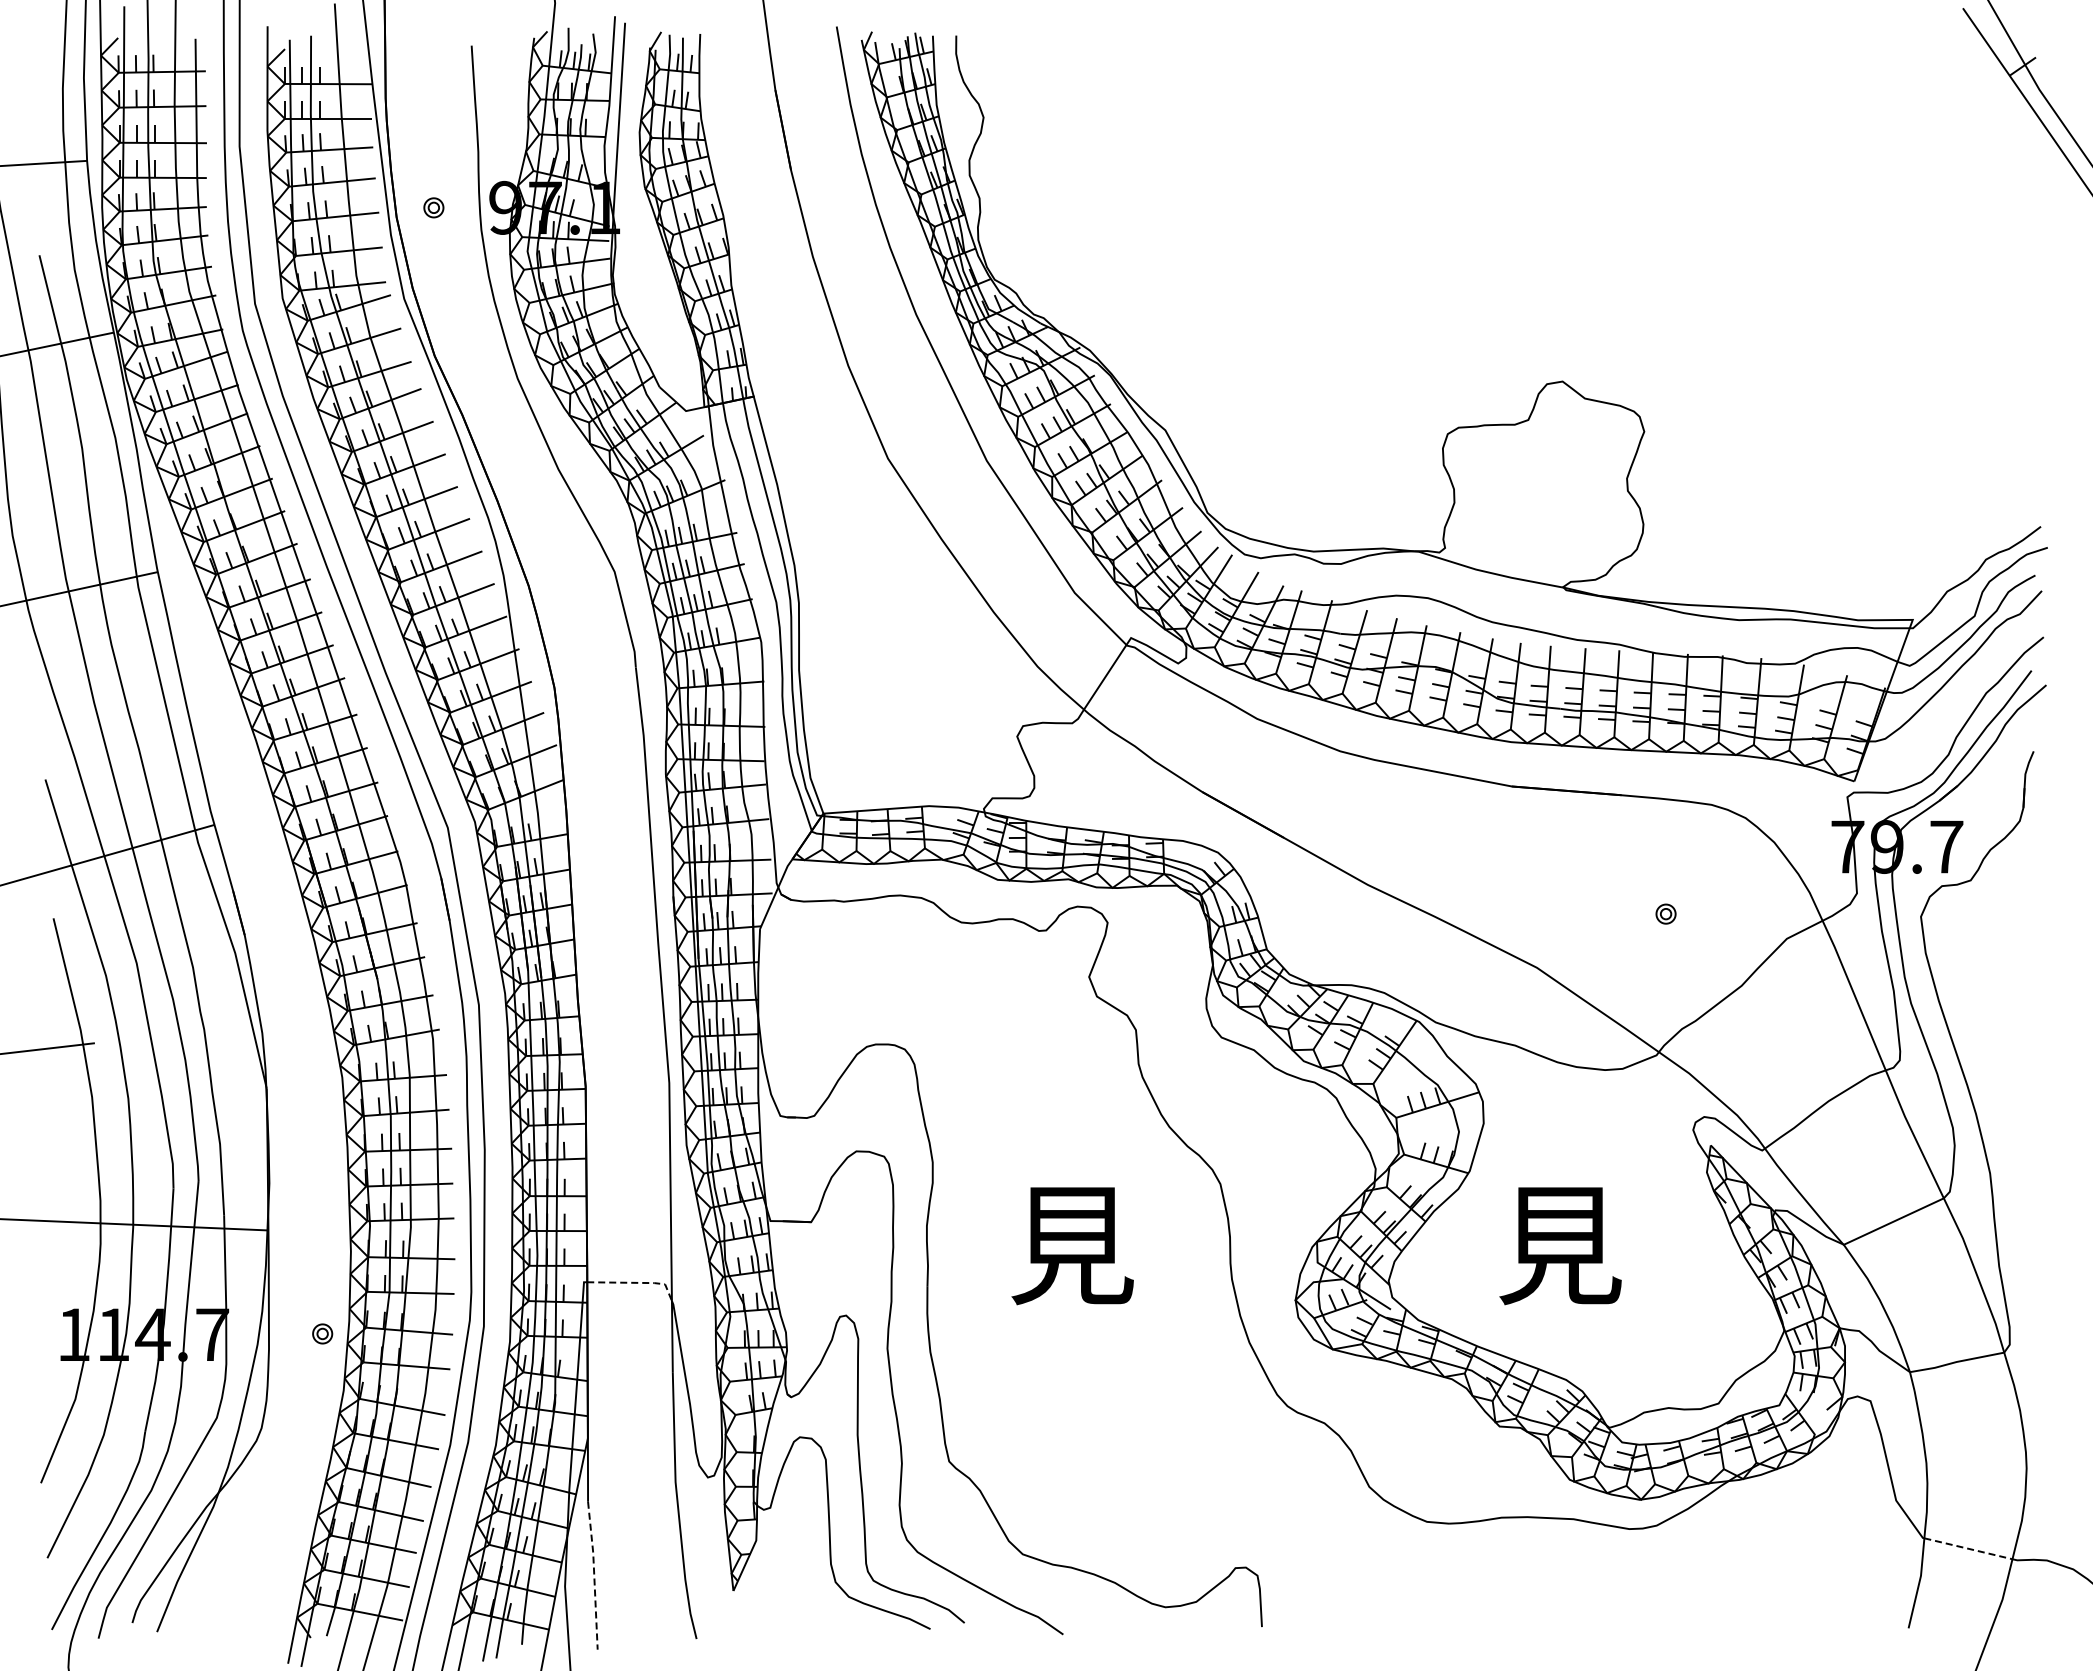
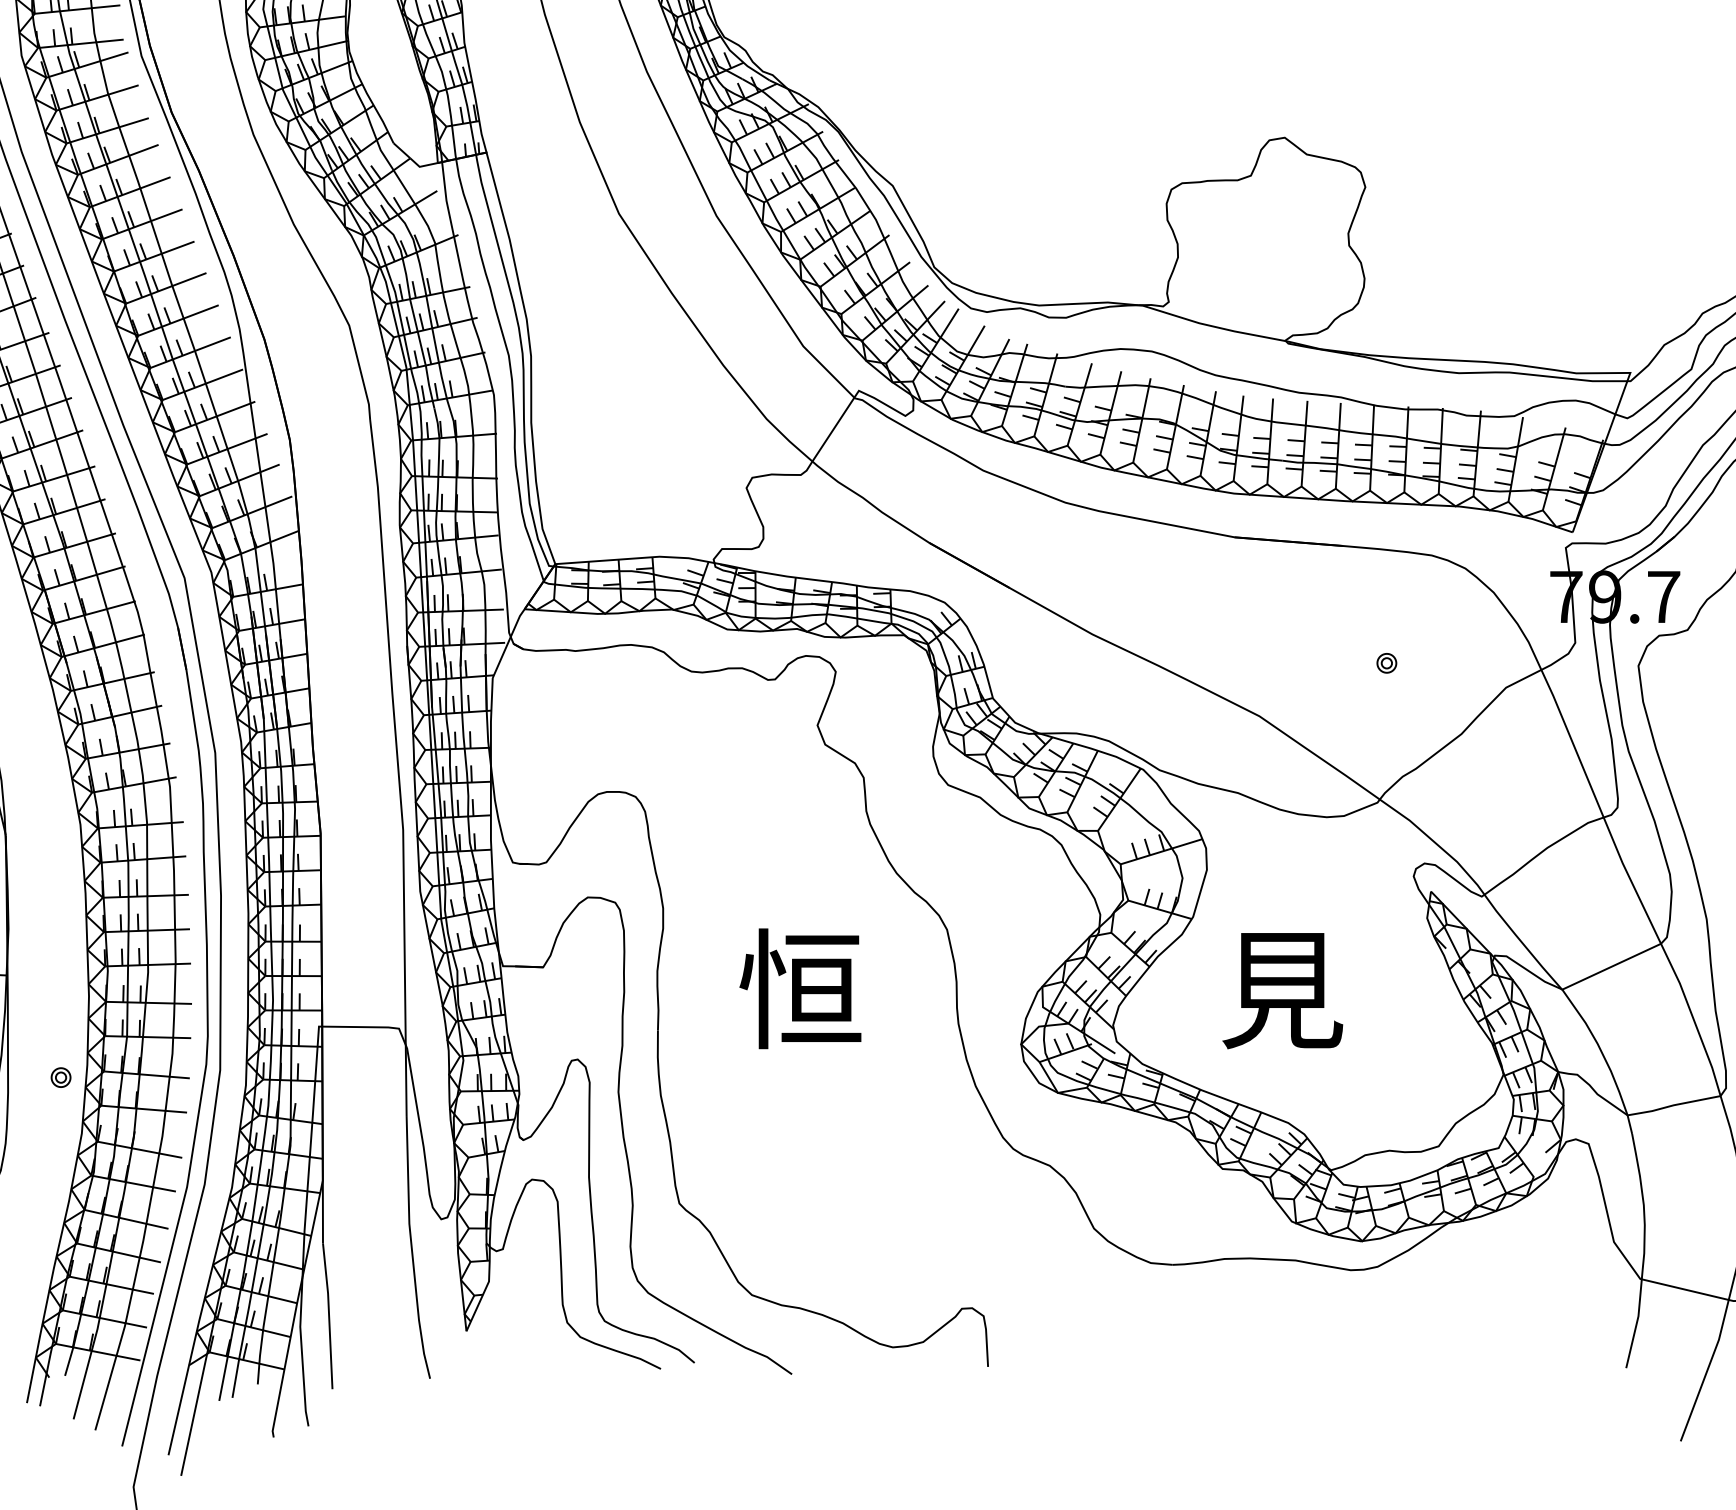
text: (1071, 1243) -> (800, 988), 見 -> 恒
line: (636, 1282) -> (370, 1026), dashed -> solid
line: (1968, 1548) -> (1685, 1289), dashed -> solid
line: (594, 1575) -> (329, 1316), dashed -> solid

